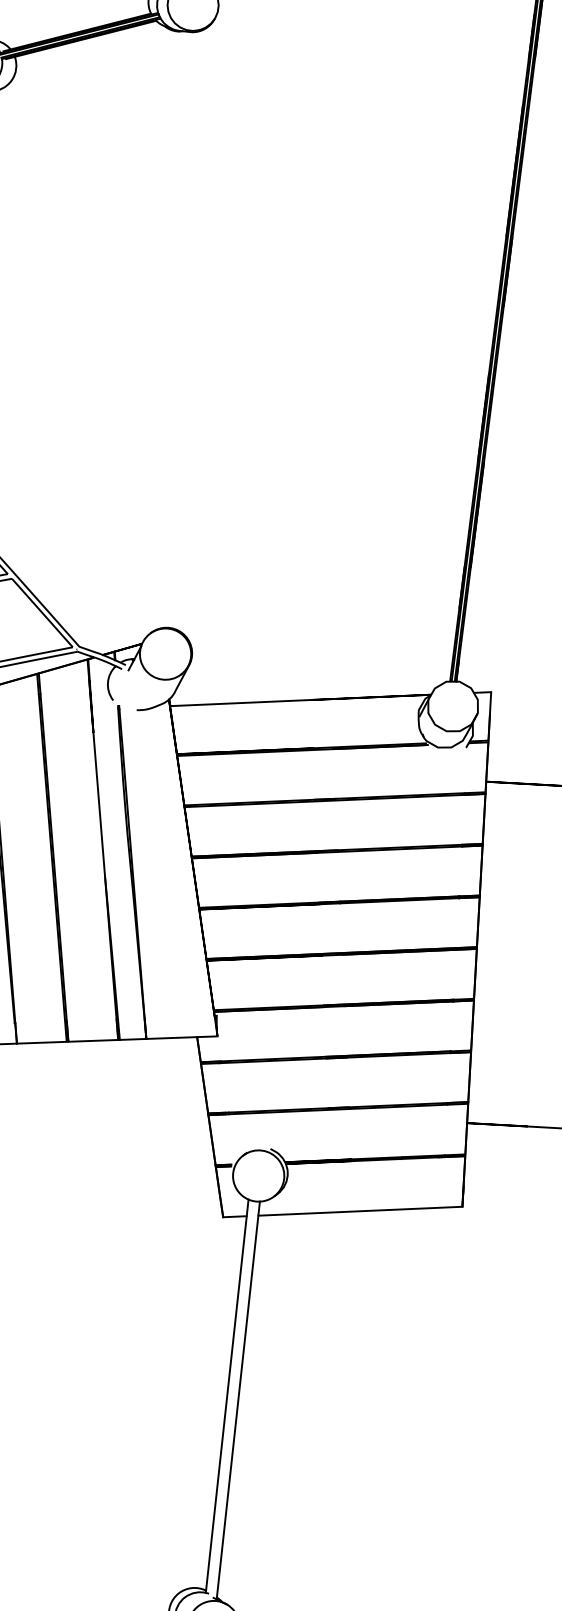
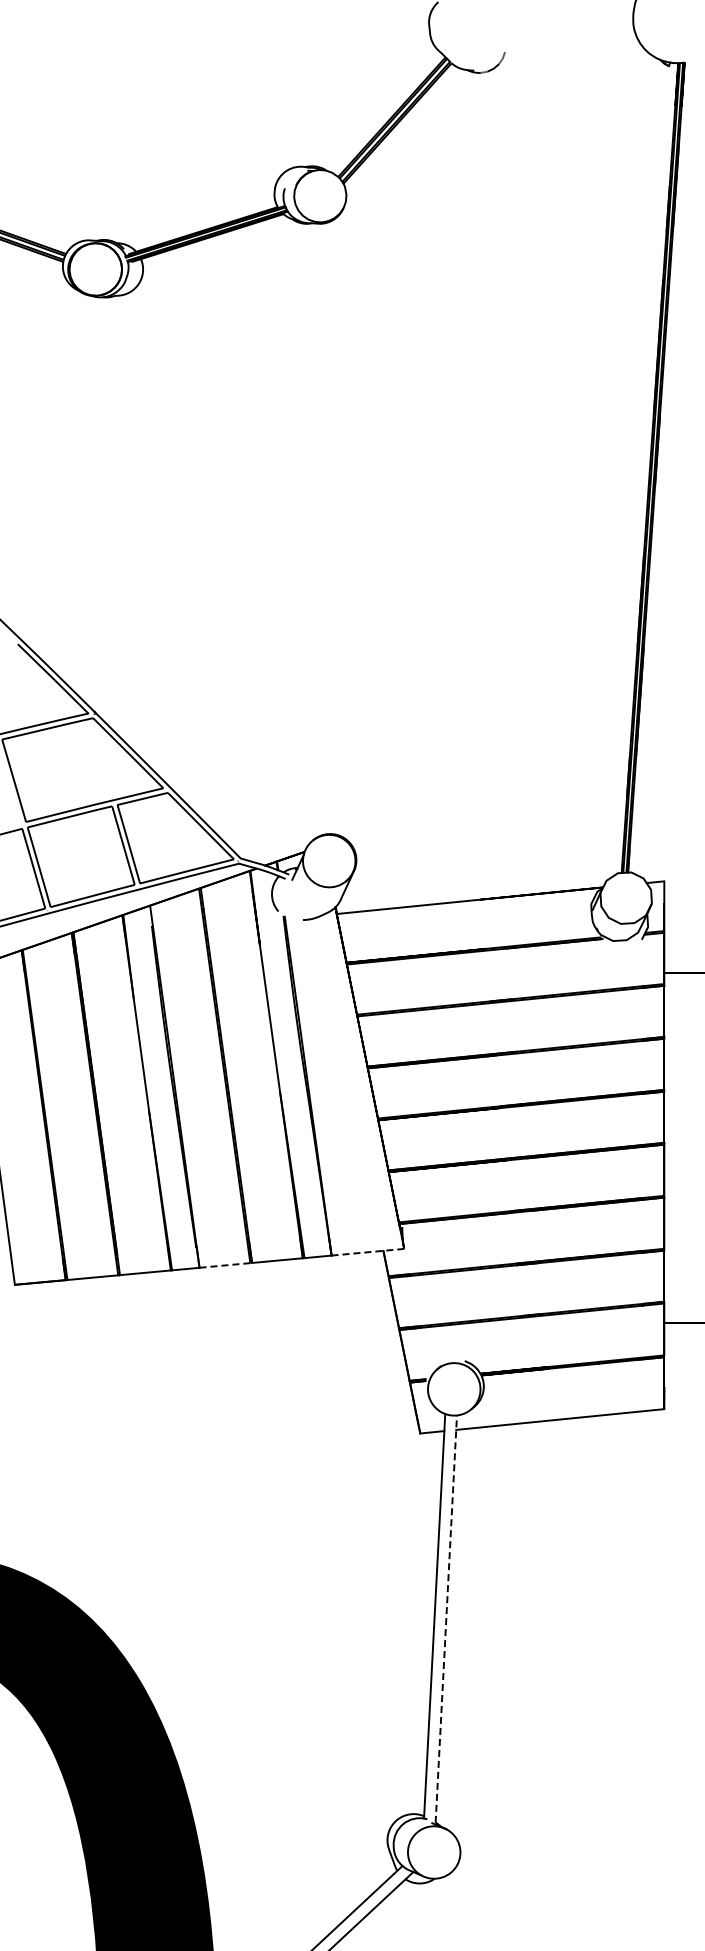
line: (181, 1037) -> (367, 1252), solid -> dashed
line: (41, 1042) -> (224, 1265), solid -> dashed
line: (238, 1399) -> (446, 1618), solid -> dashed

